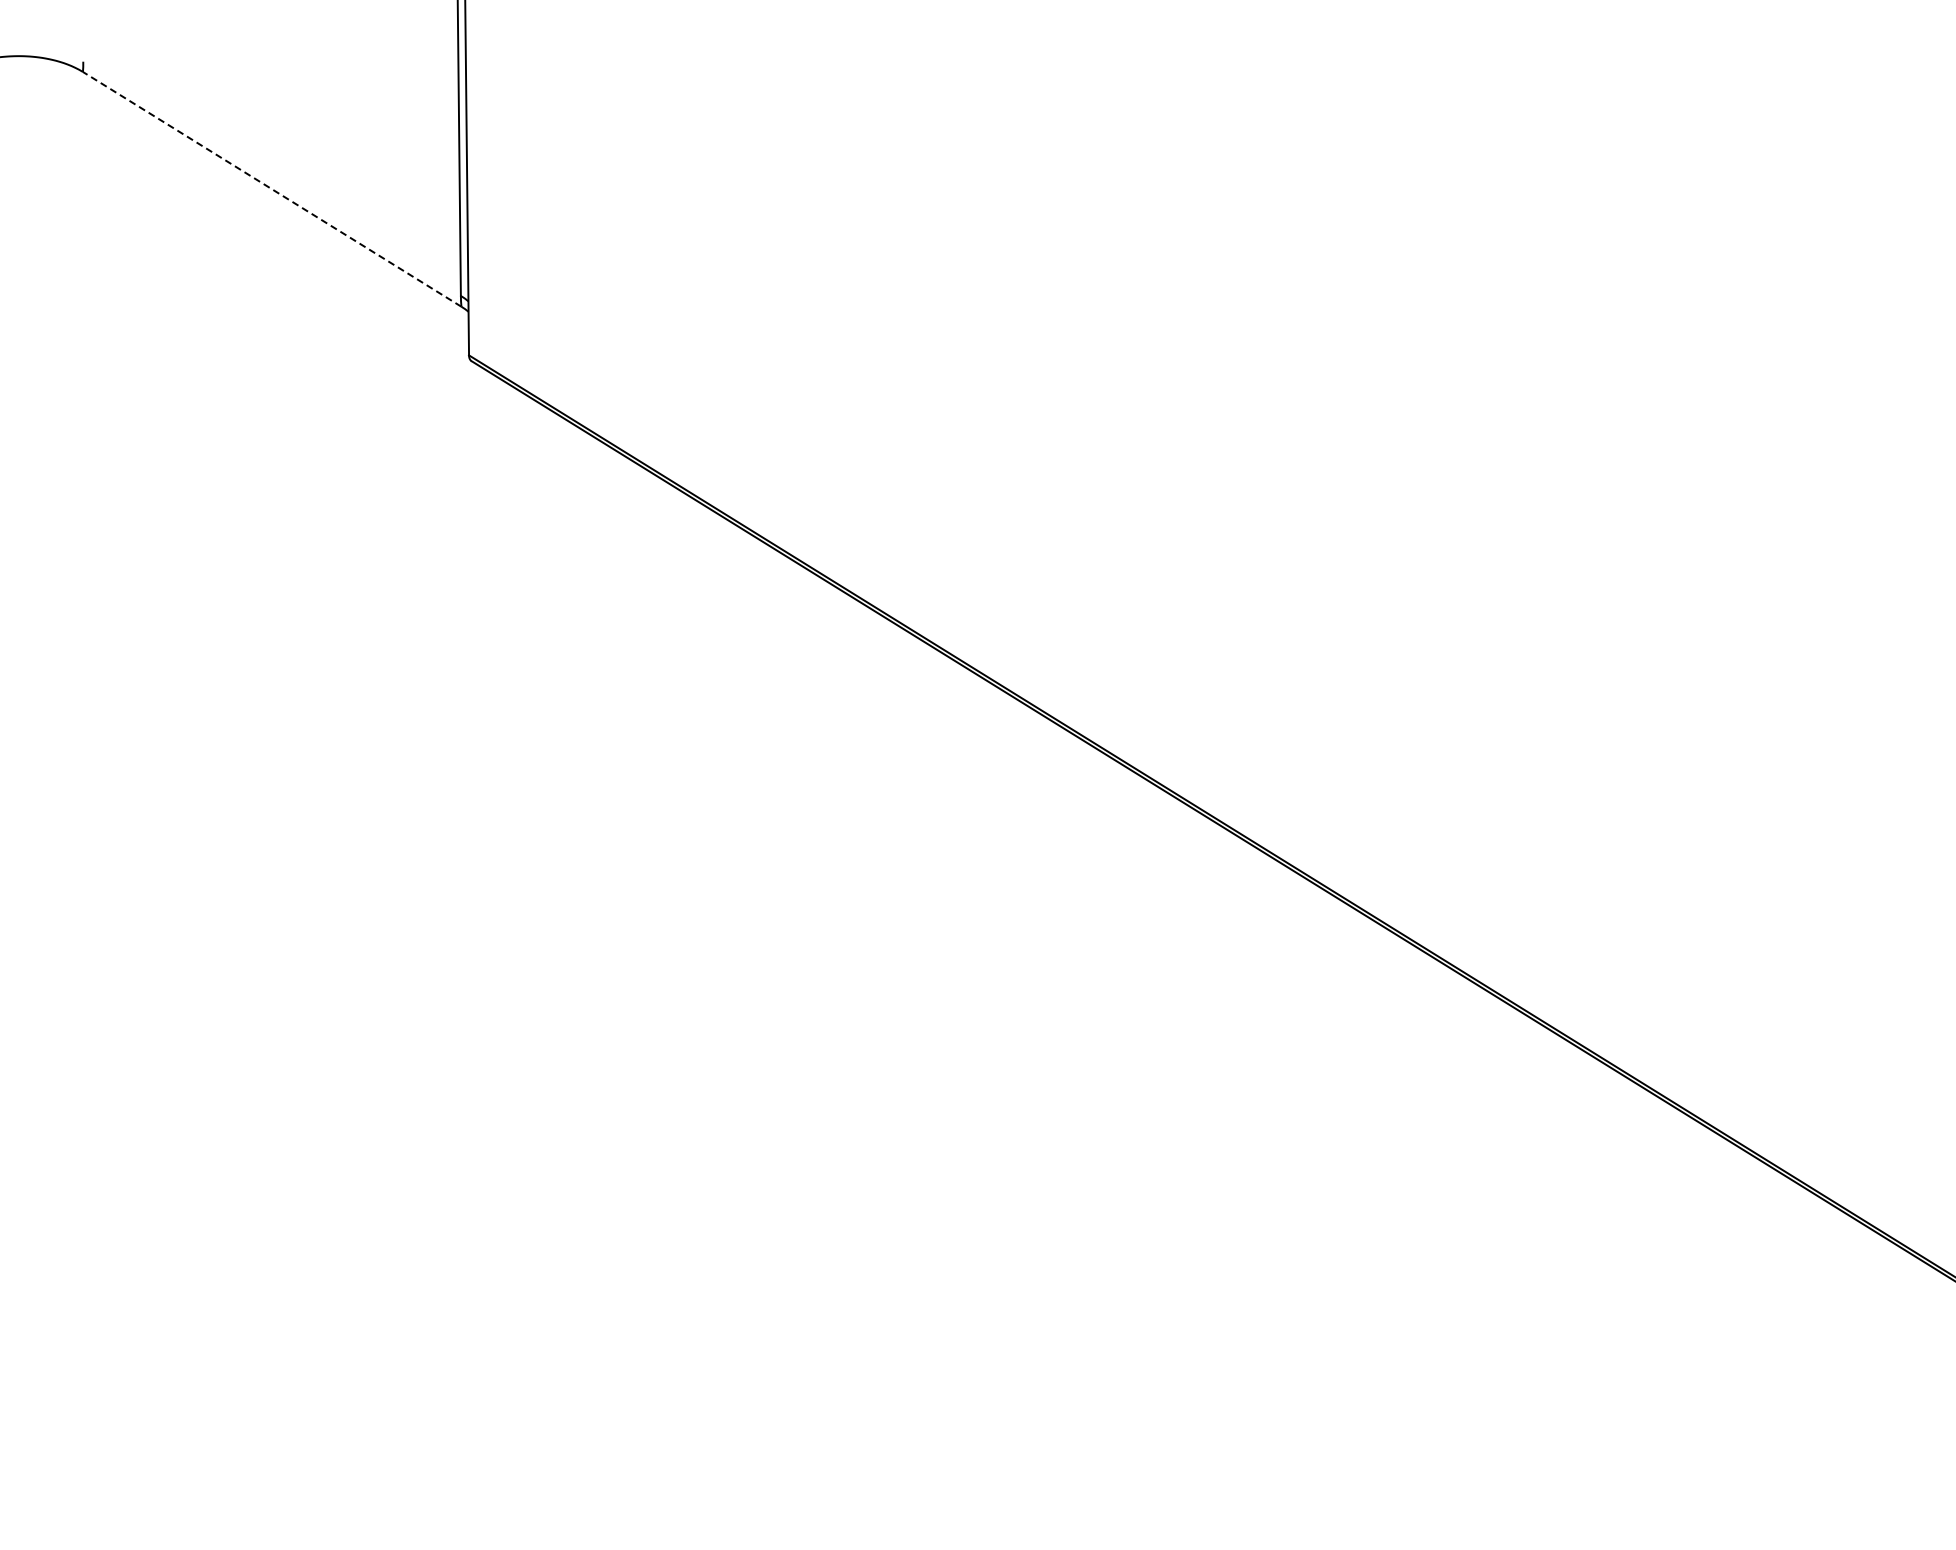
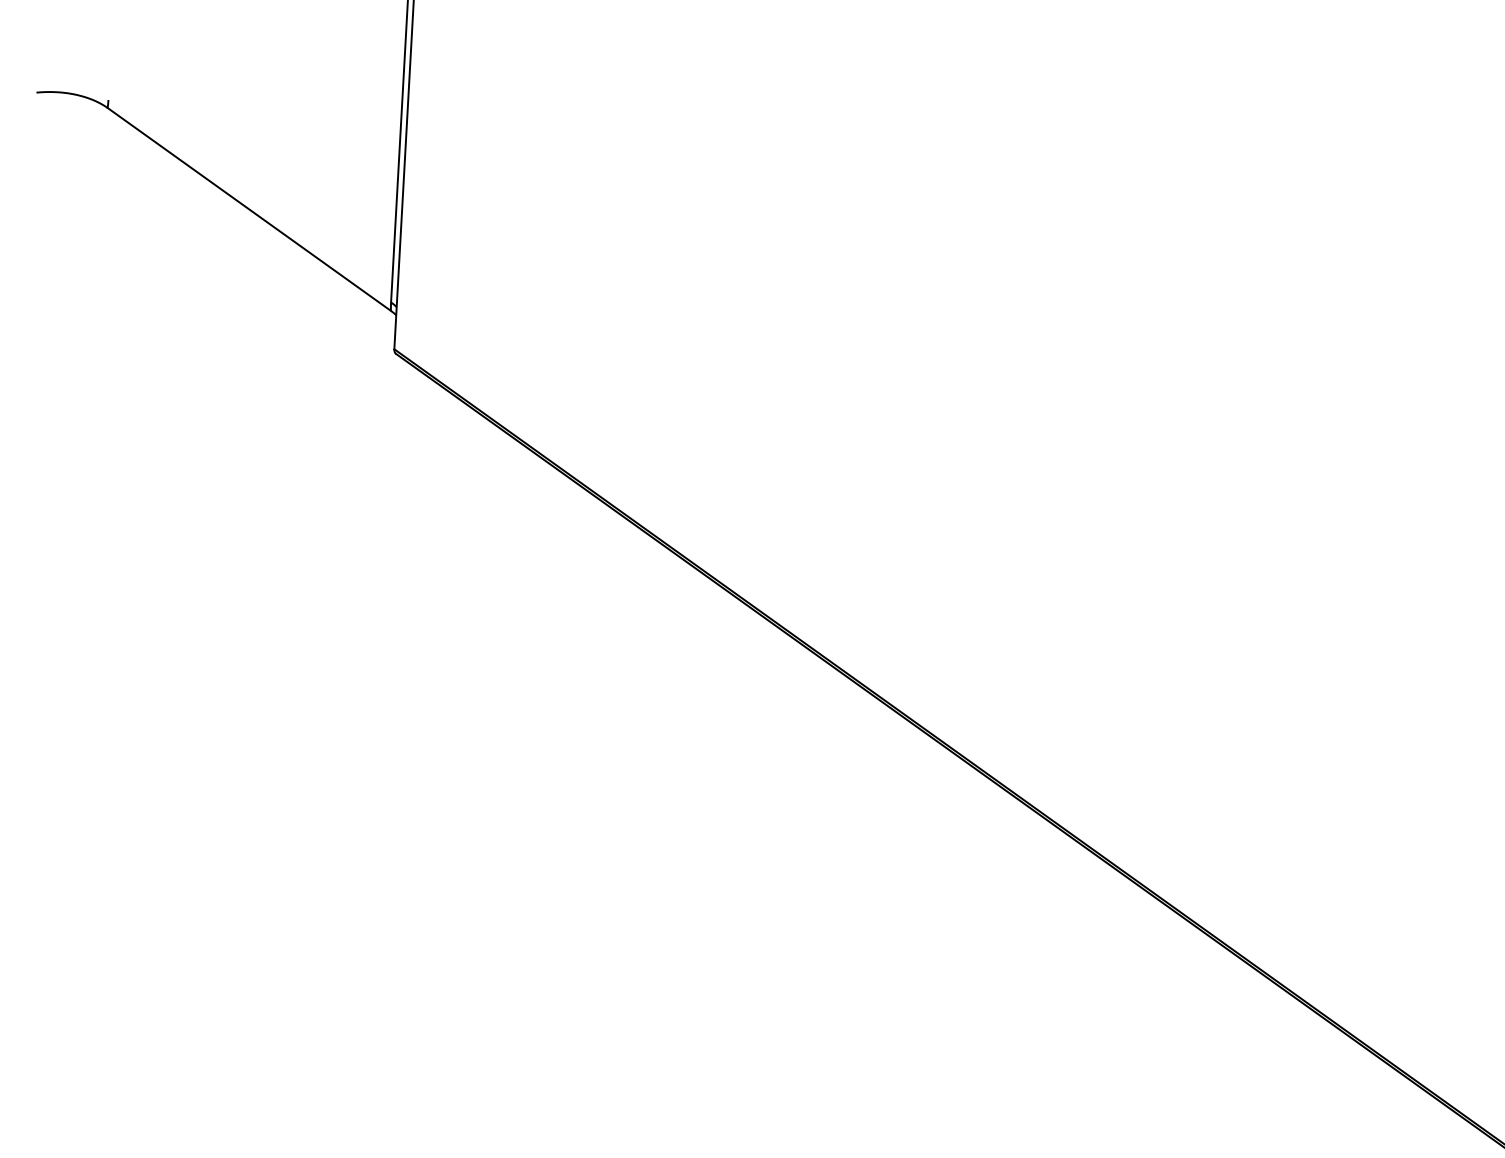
line: (272, 189) -> (249, 209), dashed -> solid

